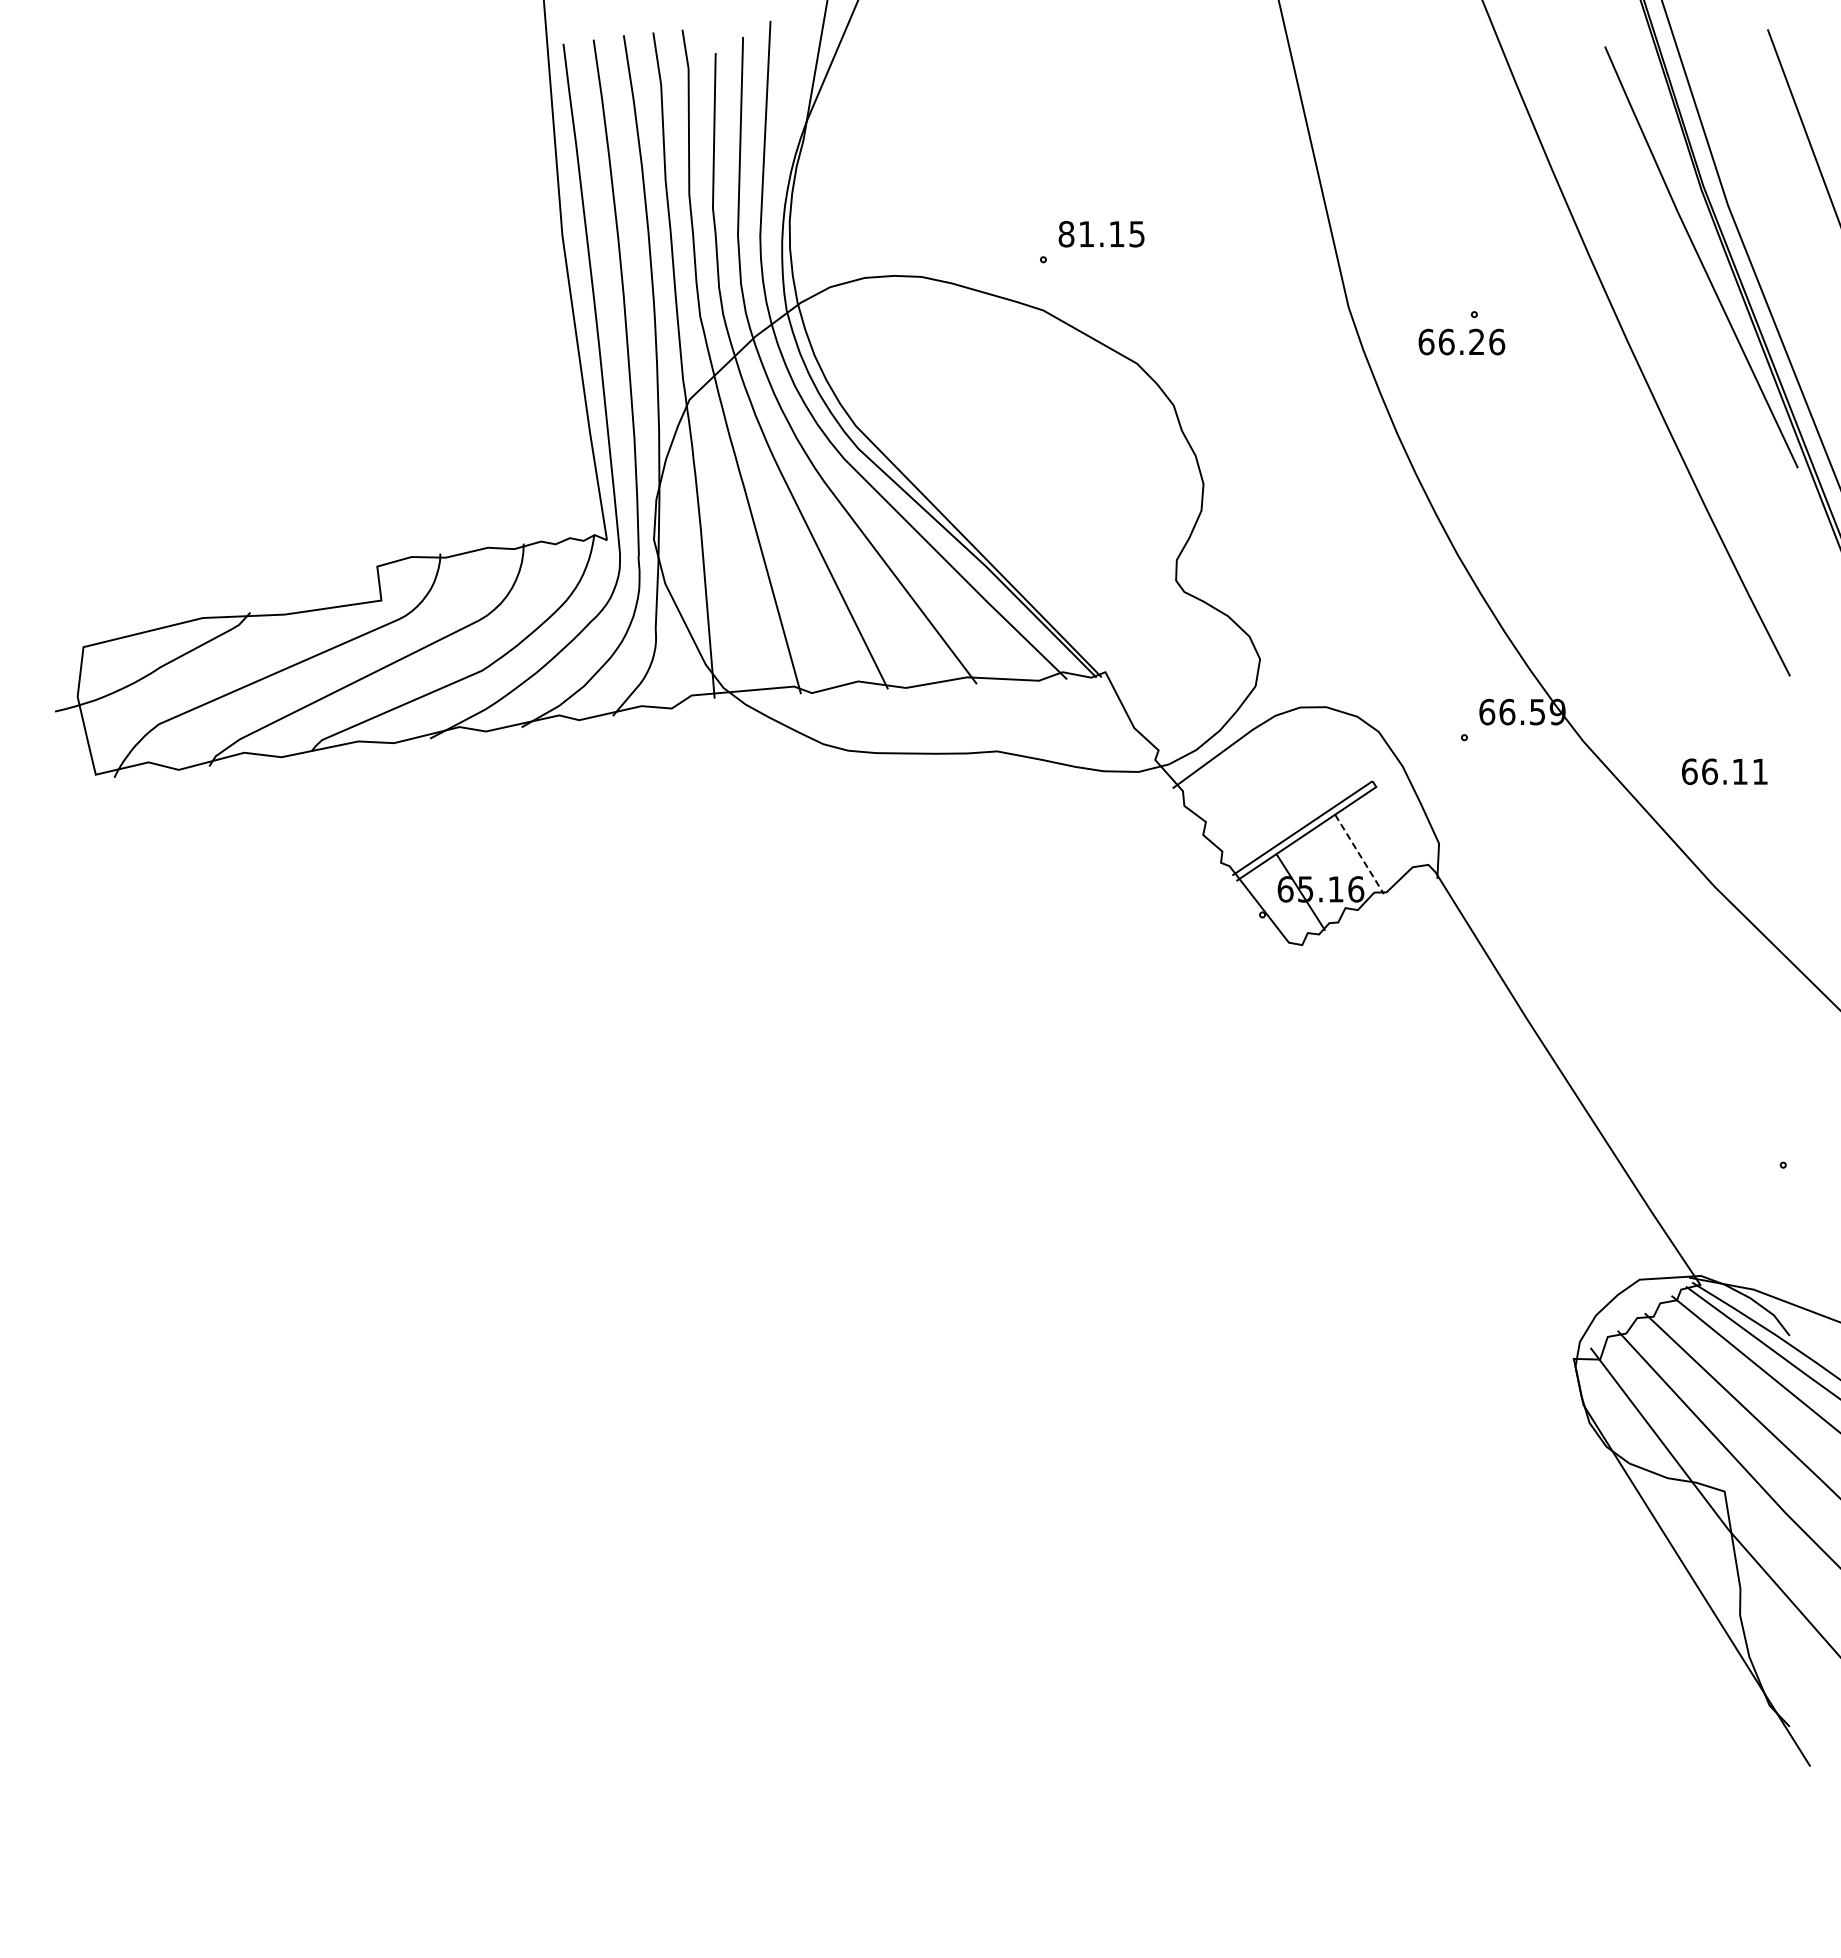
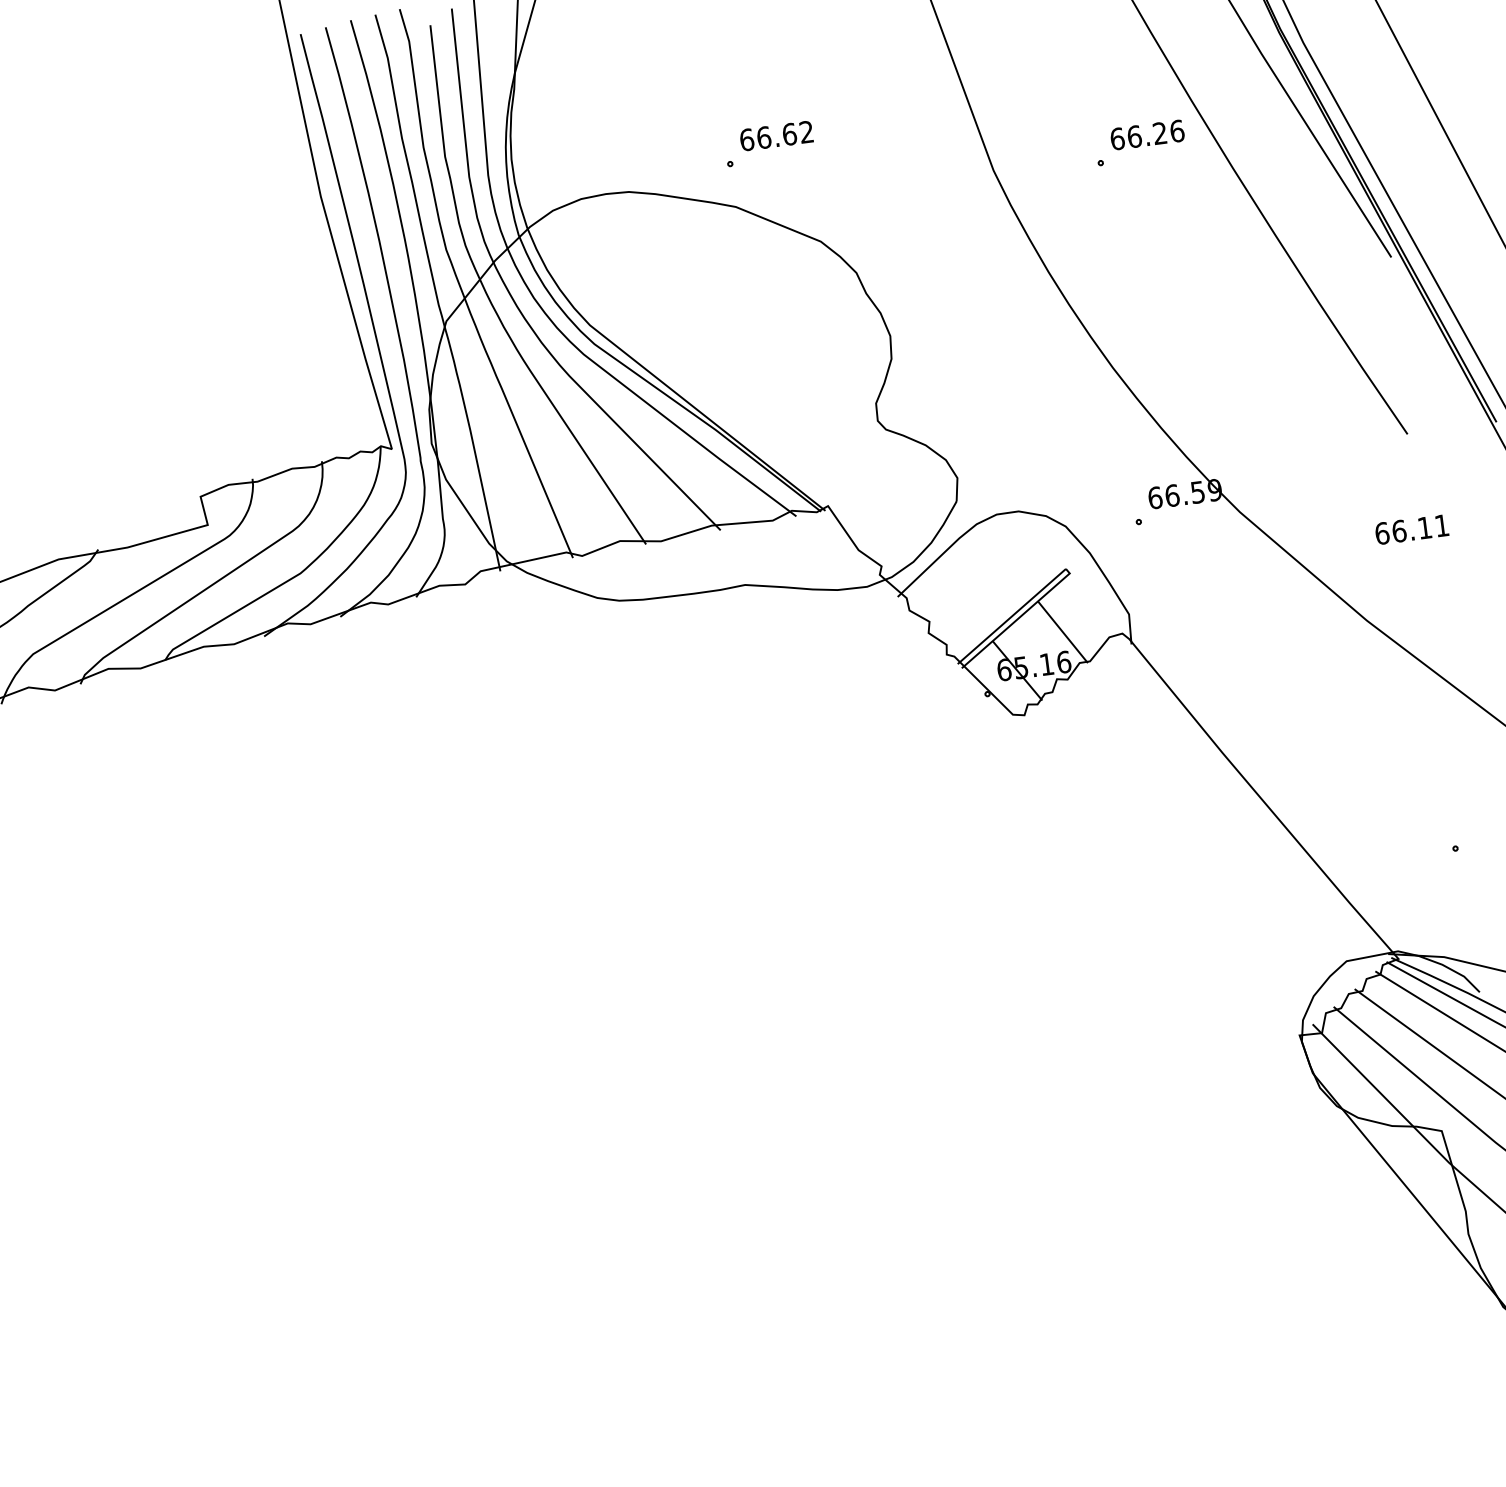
text: (1101, 234) -> (776, 136), 81.15 -> 66.62
text: (1461, 341) -> (1147, 134), moved
text: (1724, 771) -> (1411, 529), moved
line: (1359, 854) -> (1062, 632), dashed -> solid

